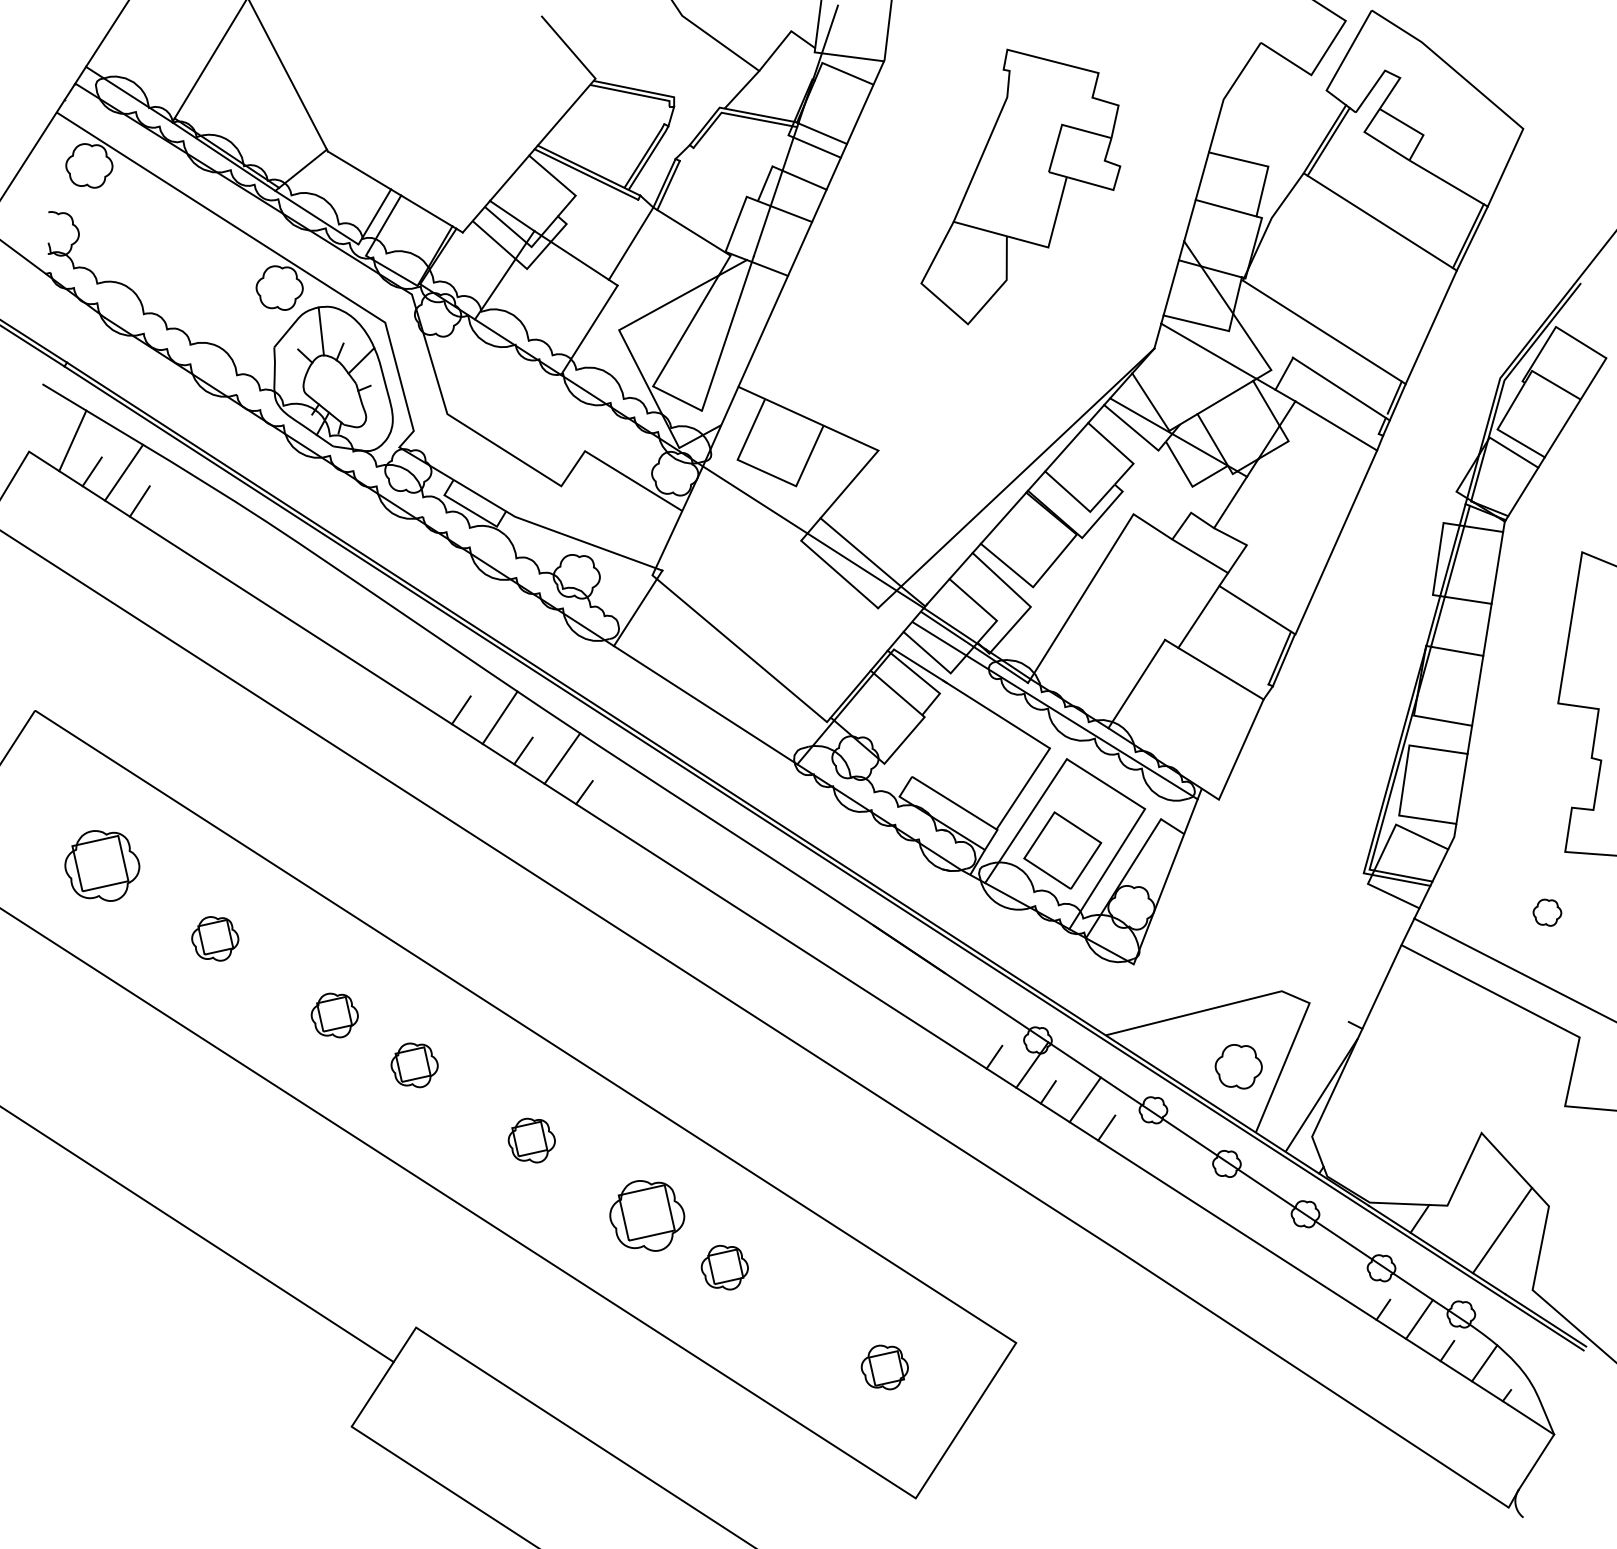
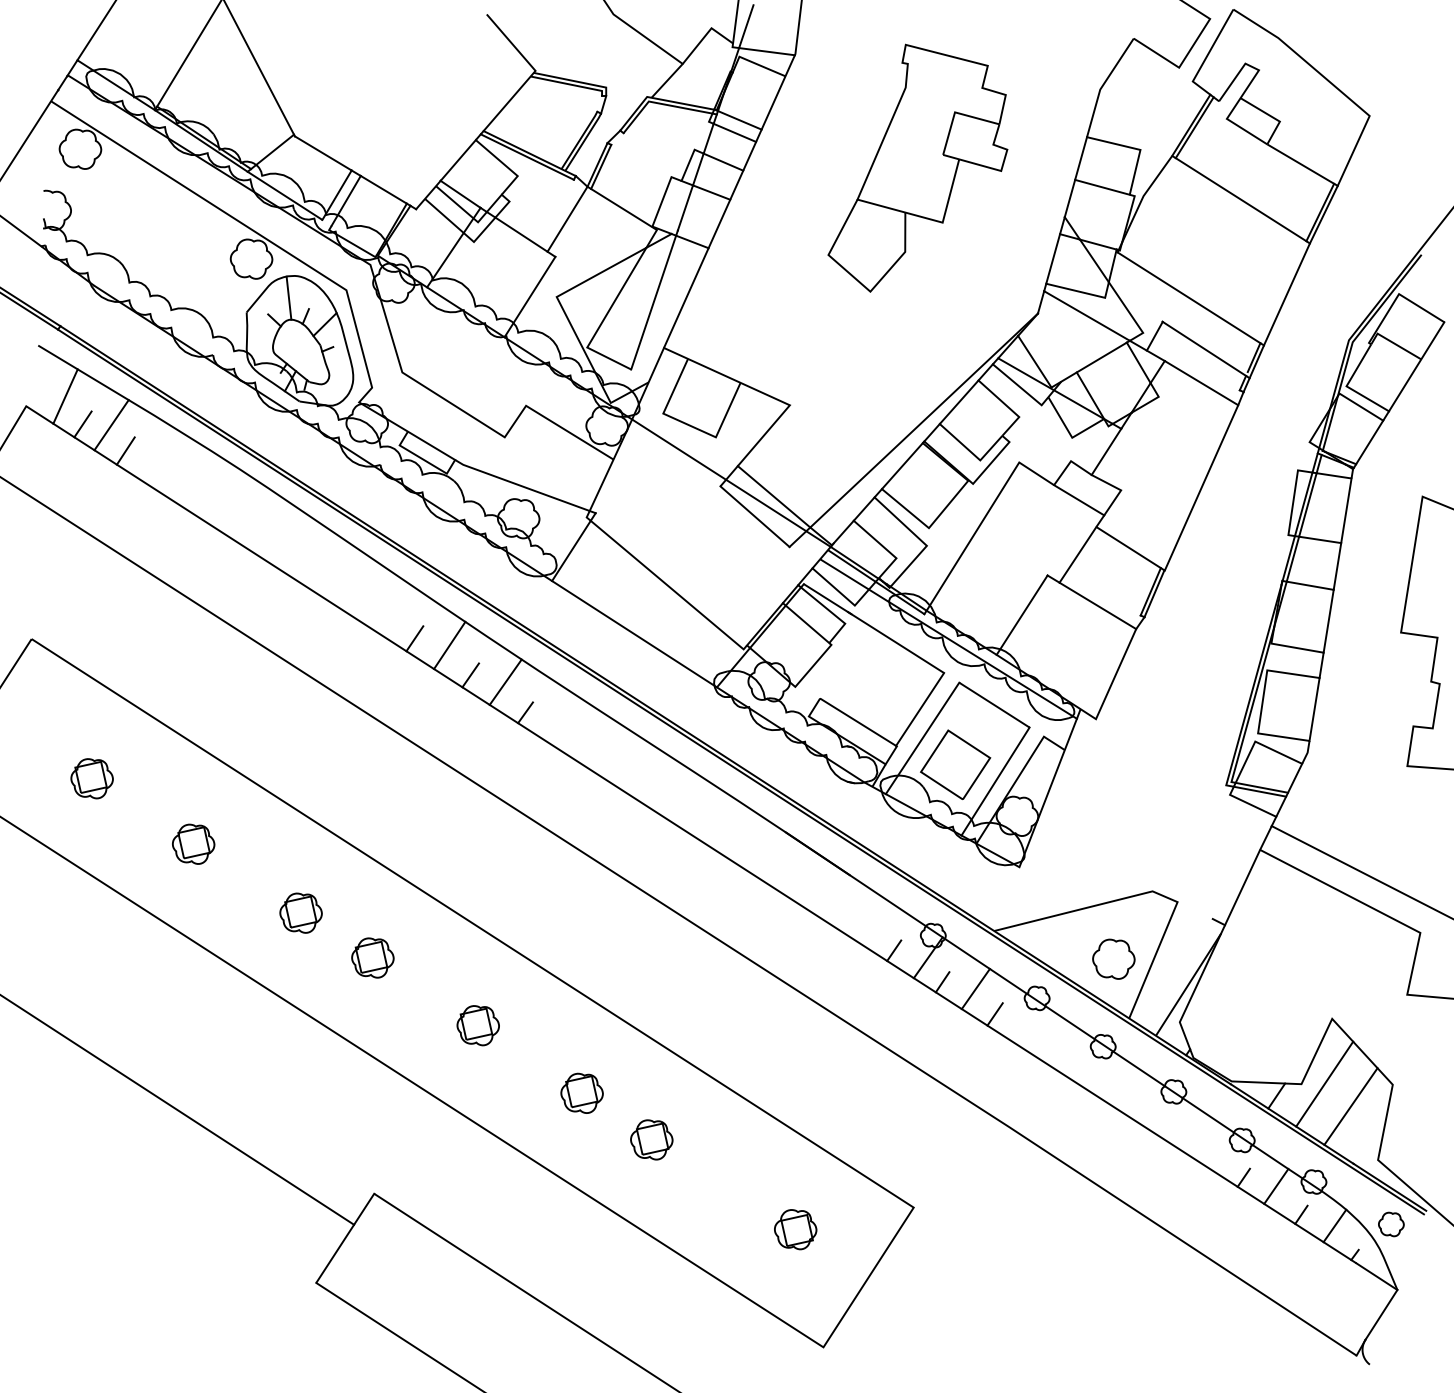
part: (102, 865) -> (92, 778), size x0.62
part: (1547, 912) -> (1391, 1224), moved
line: (1472, 1205) -> (1324, 1084), added
part: (647, 1215) -> (582, 1093), size x0.62

